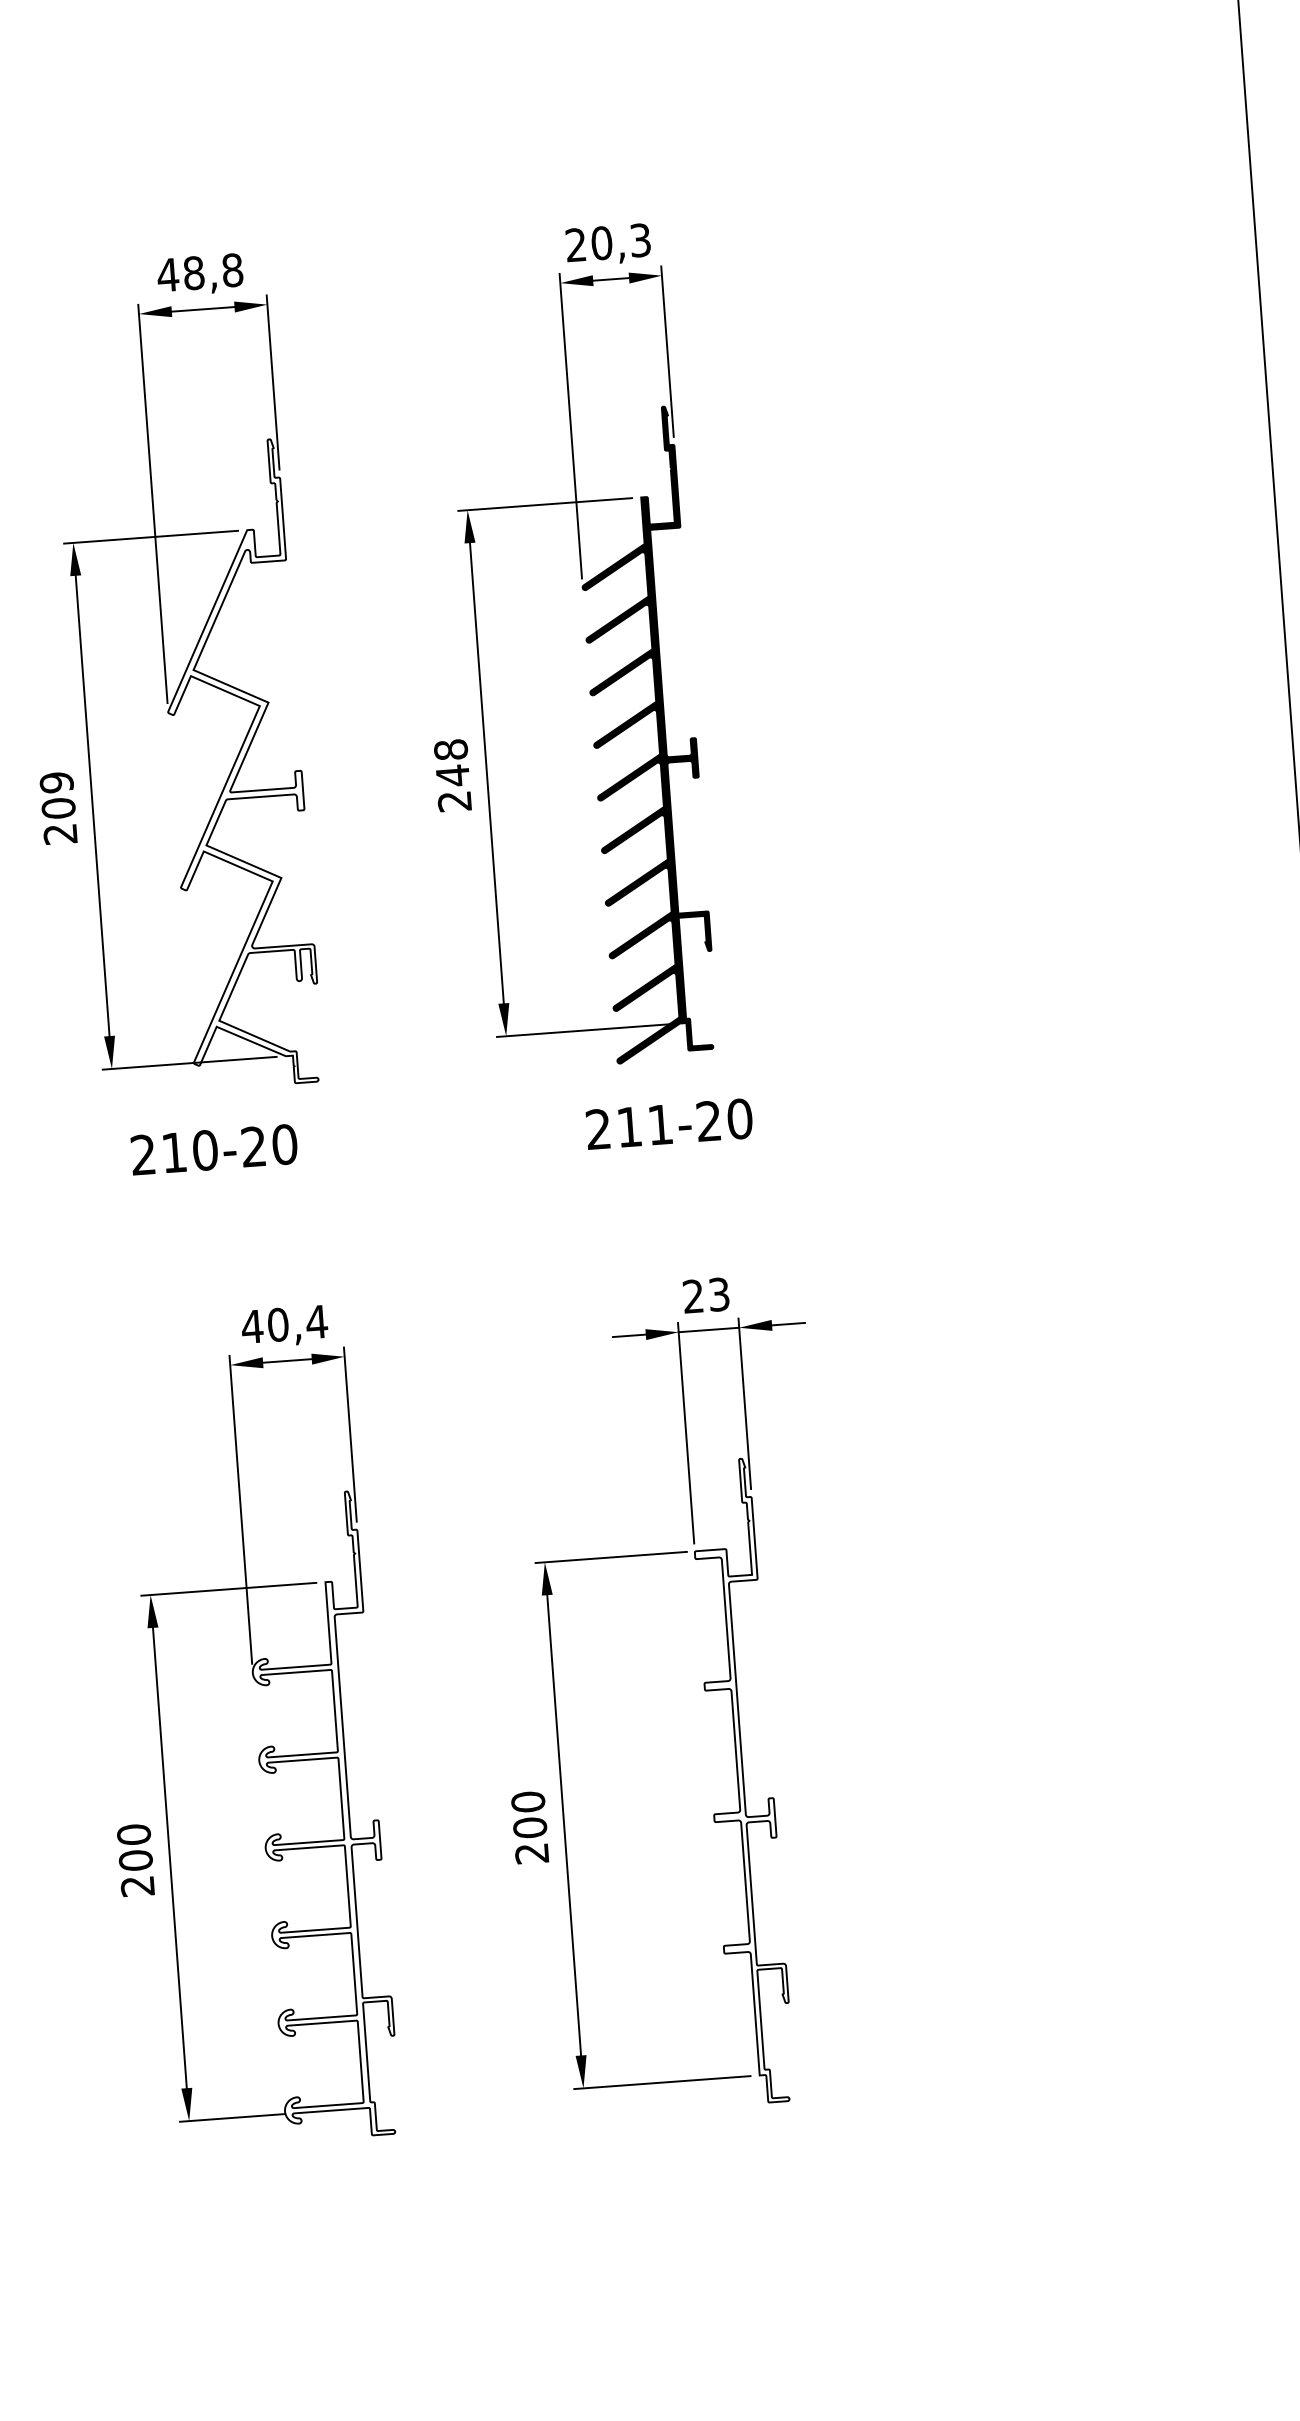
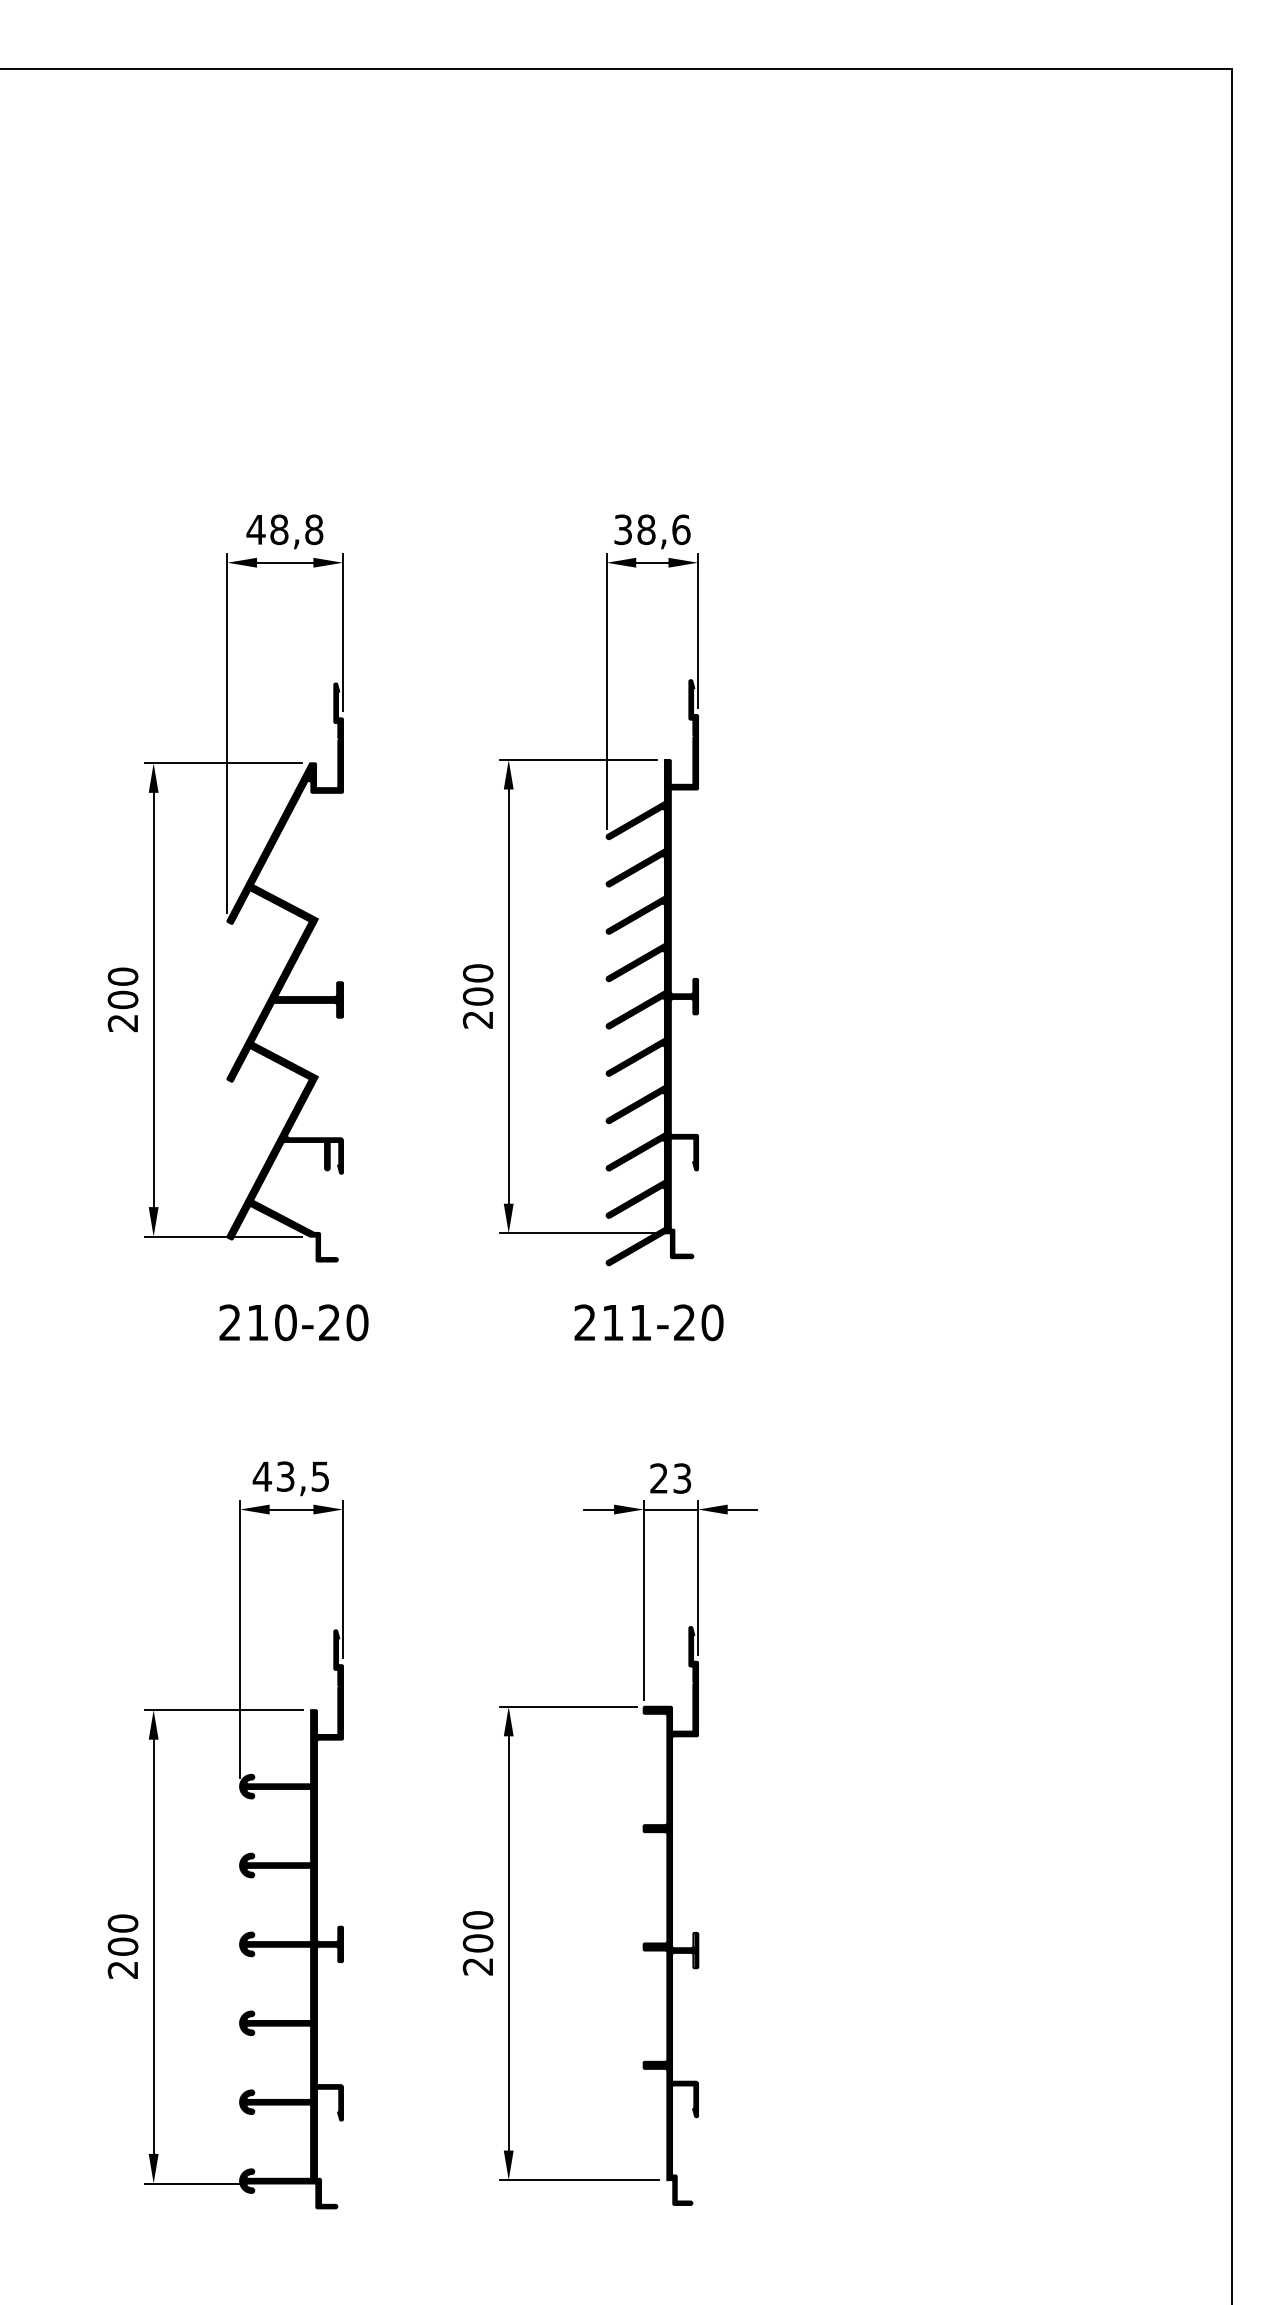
text: (608, 242) -> (652, 529), 20,3 -> 38,6
text: (451, 763) -> (477, 985), 248 -> 200
fill: (236, 764) -> (285, 972), added
text: (57, 782) -> (123, 976), 209 -> 200
text: (213, 1149) -> (293, 1322), moved
text: (298, 1323) -> (303, 1476), 40,4 -> 43,5
fill: (742, 1782) -> (671, 1916), added
fill: (320, 1816) -> (291, 1919), added

